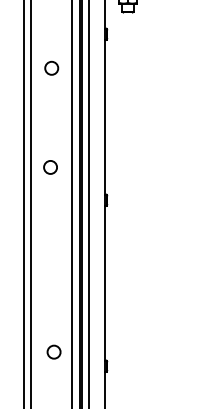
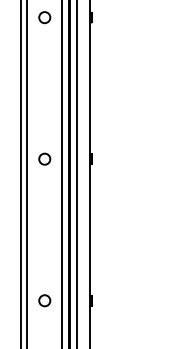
circle: (51, 68) -> (44, 17), moved
circle: (50, 166) -> (44, 158), moved
circle: (53, 351) -> (44, 300), moved

